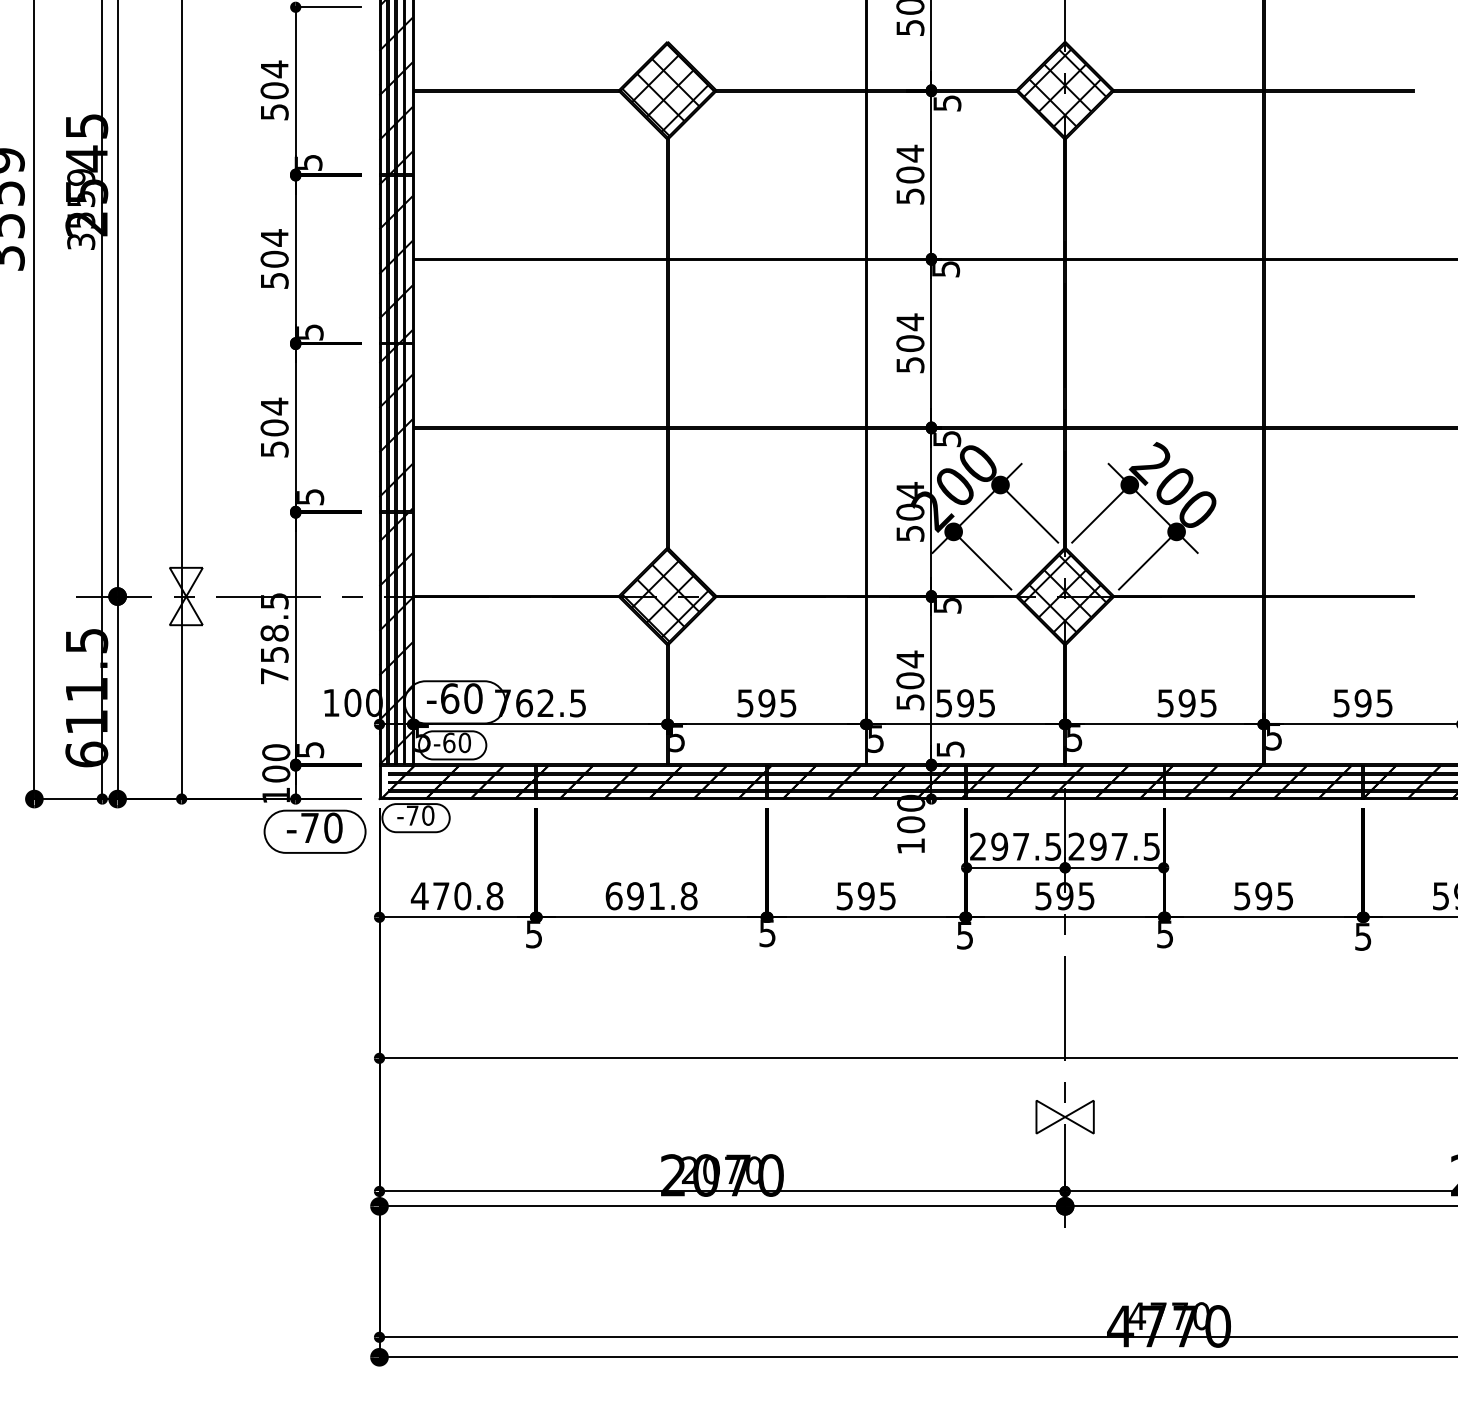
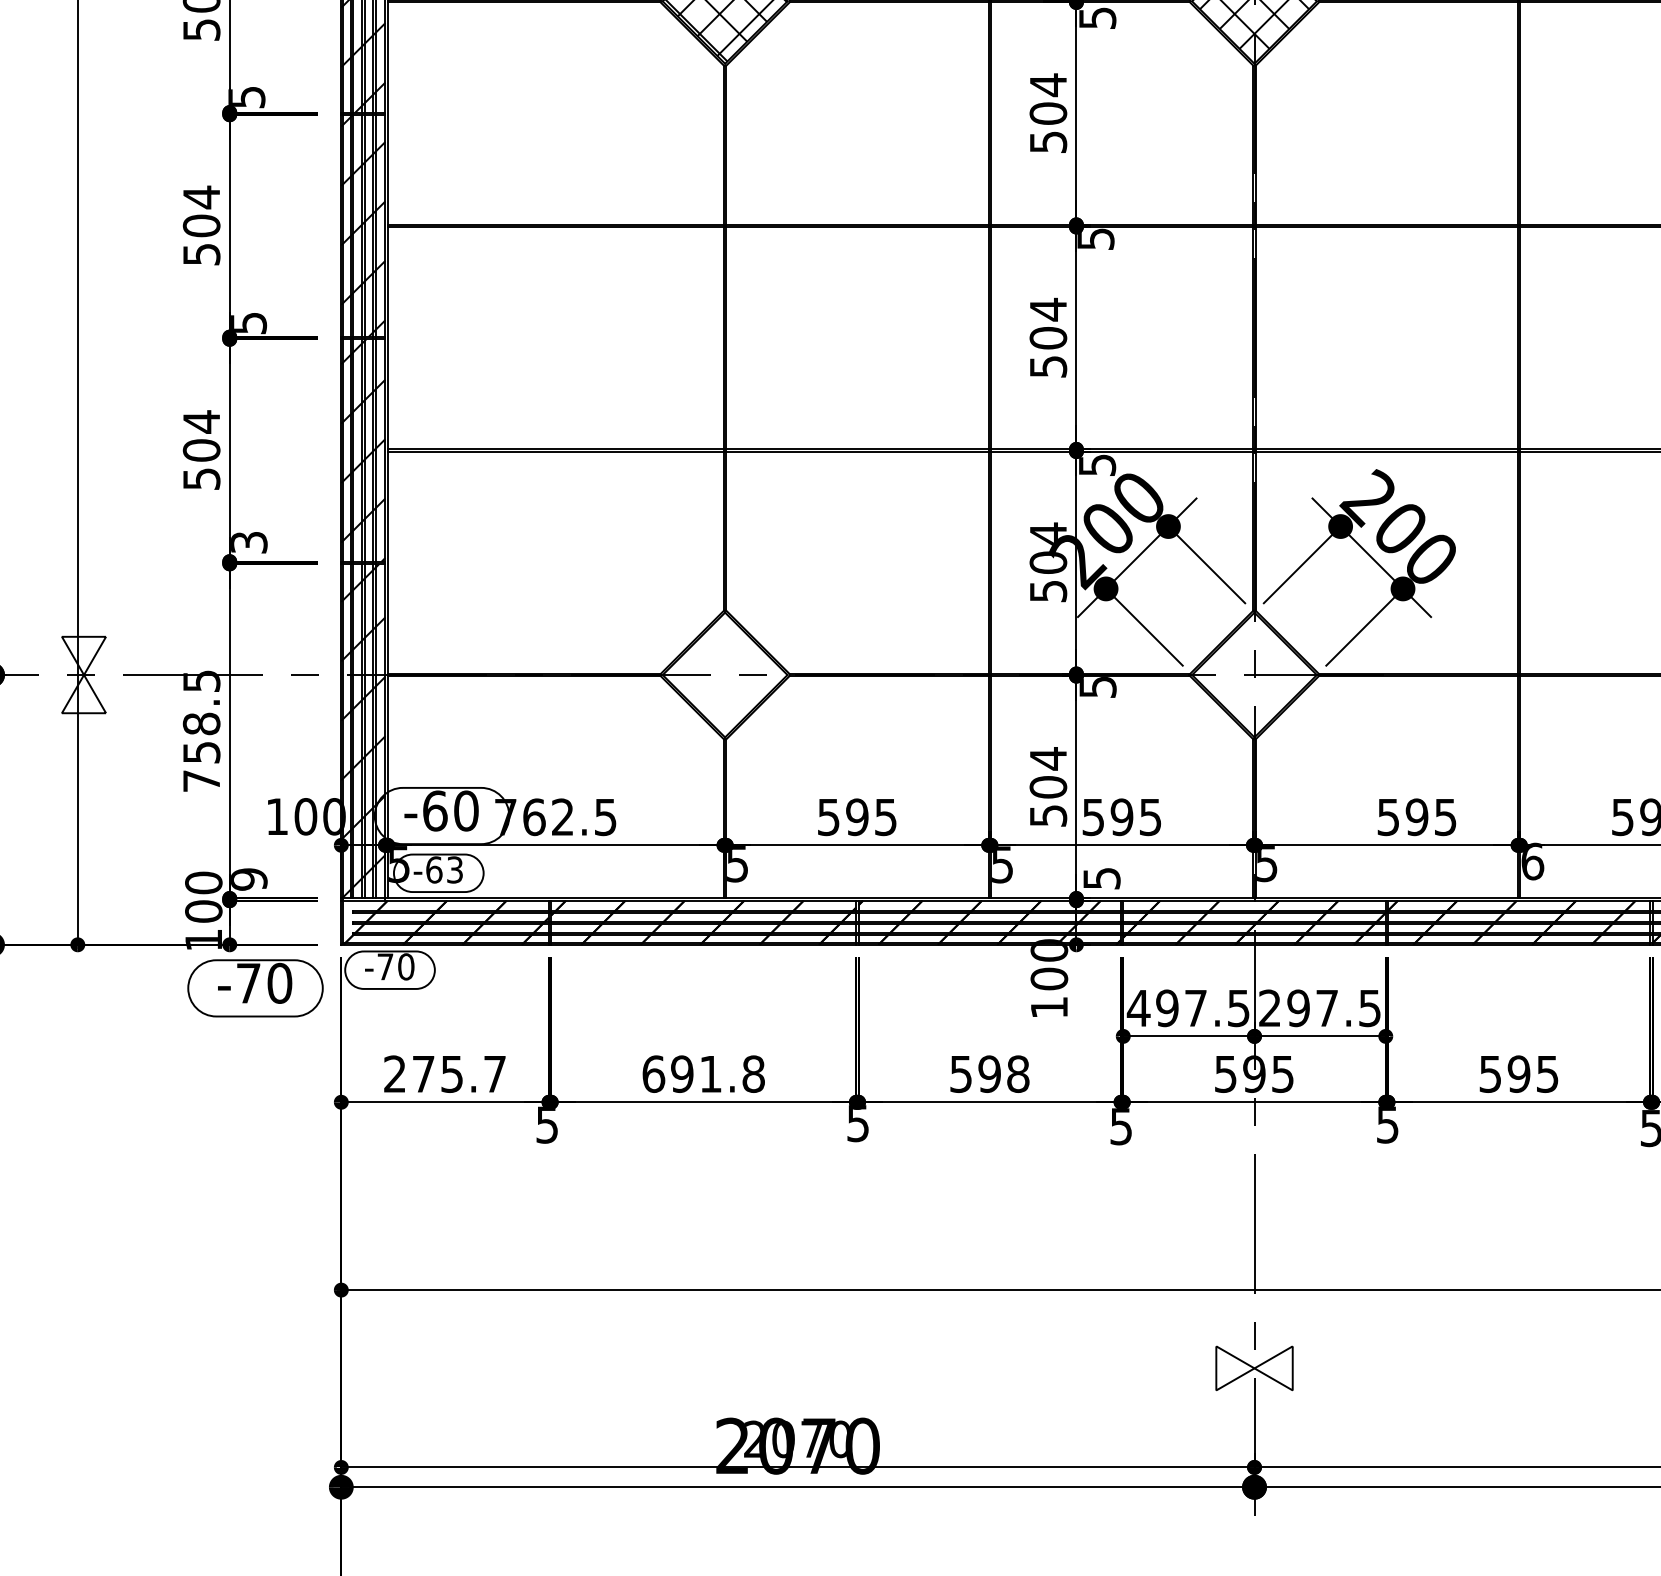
text: (310, 496) -> (249, 541), 5 -> 3
hatch: (1065, 593) -> (1255, 671), removed
hatch: (668, 595) -> (726, 673), removed
text: (1274, 736) -> (1533, 861), 5 -> 6
text: (464, 742) -> (454, 869), -60 -> -63
text: (310, 749) -> (249, 878), 5 -> 9
text: (978, 846) -> (1139, 1007), 297.5 -> 497.5
text: (456, 896) -> (443, 1074), 470.8 -> 275.7
text: (887, 896) -> (1017, 1074), 595 -> 598

